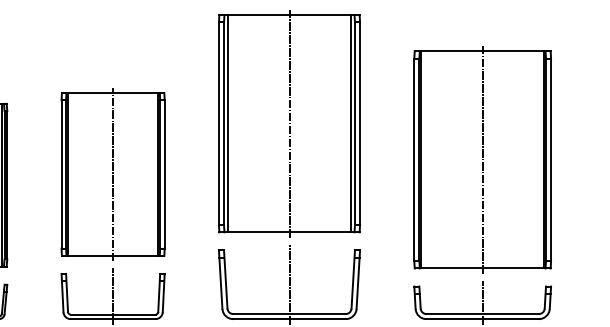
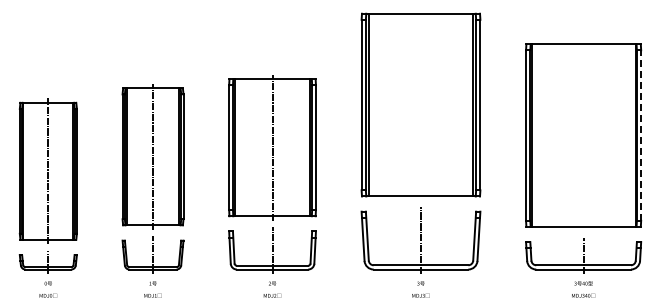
line: (290, 124) -> (421, 105), removed
line: (482, 159) -> (583, 135), removed
line: (551, 159) -> (641, 135), solid -> dashed

